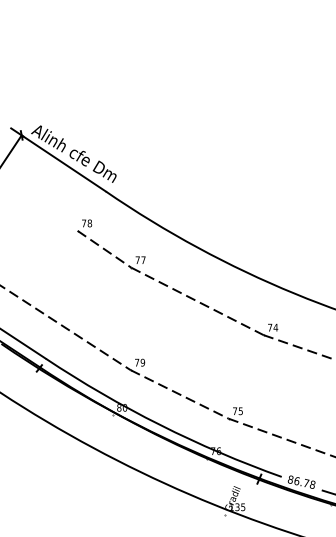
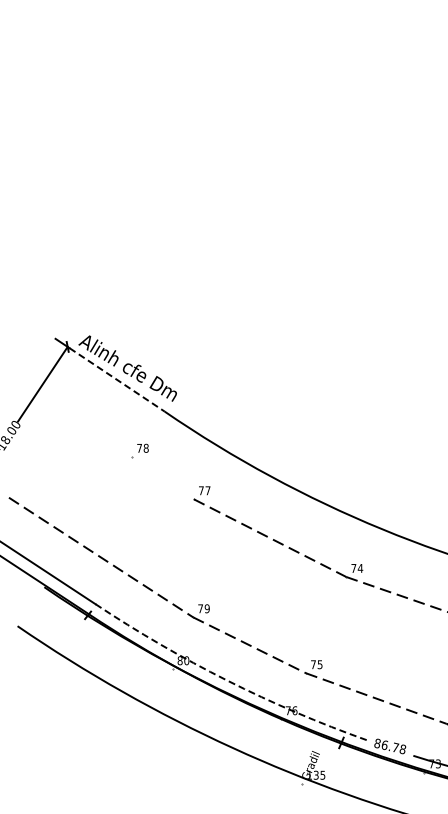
line: (64, 164) -> (117, 380), solid -> dashed
line: (104, 248) -> (162, 477), removed
arc: (160, 424) -> (227, 680), solid -> dashed

